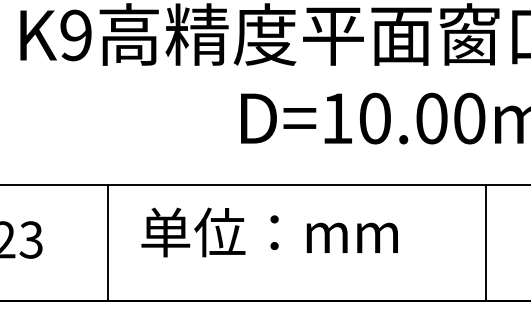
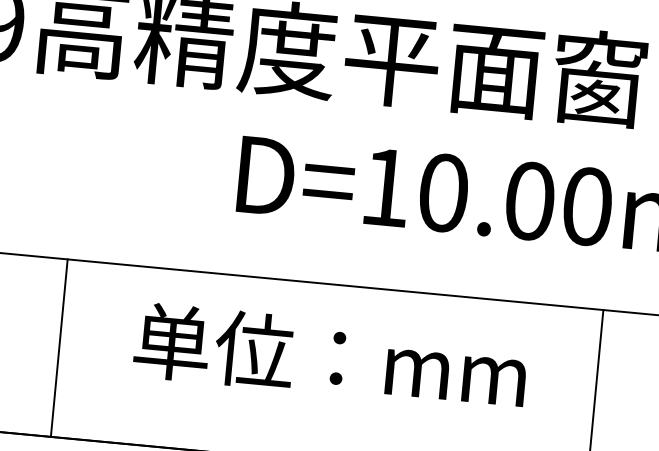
text: (269, 232) -> (330, 357), moved
line: (107, 242) -> (59, 347), moved

